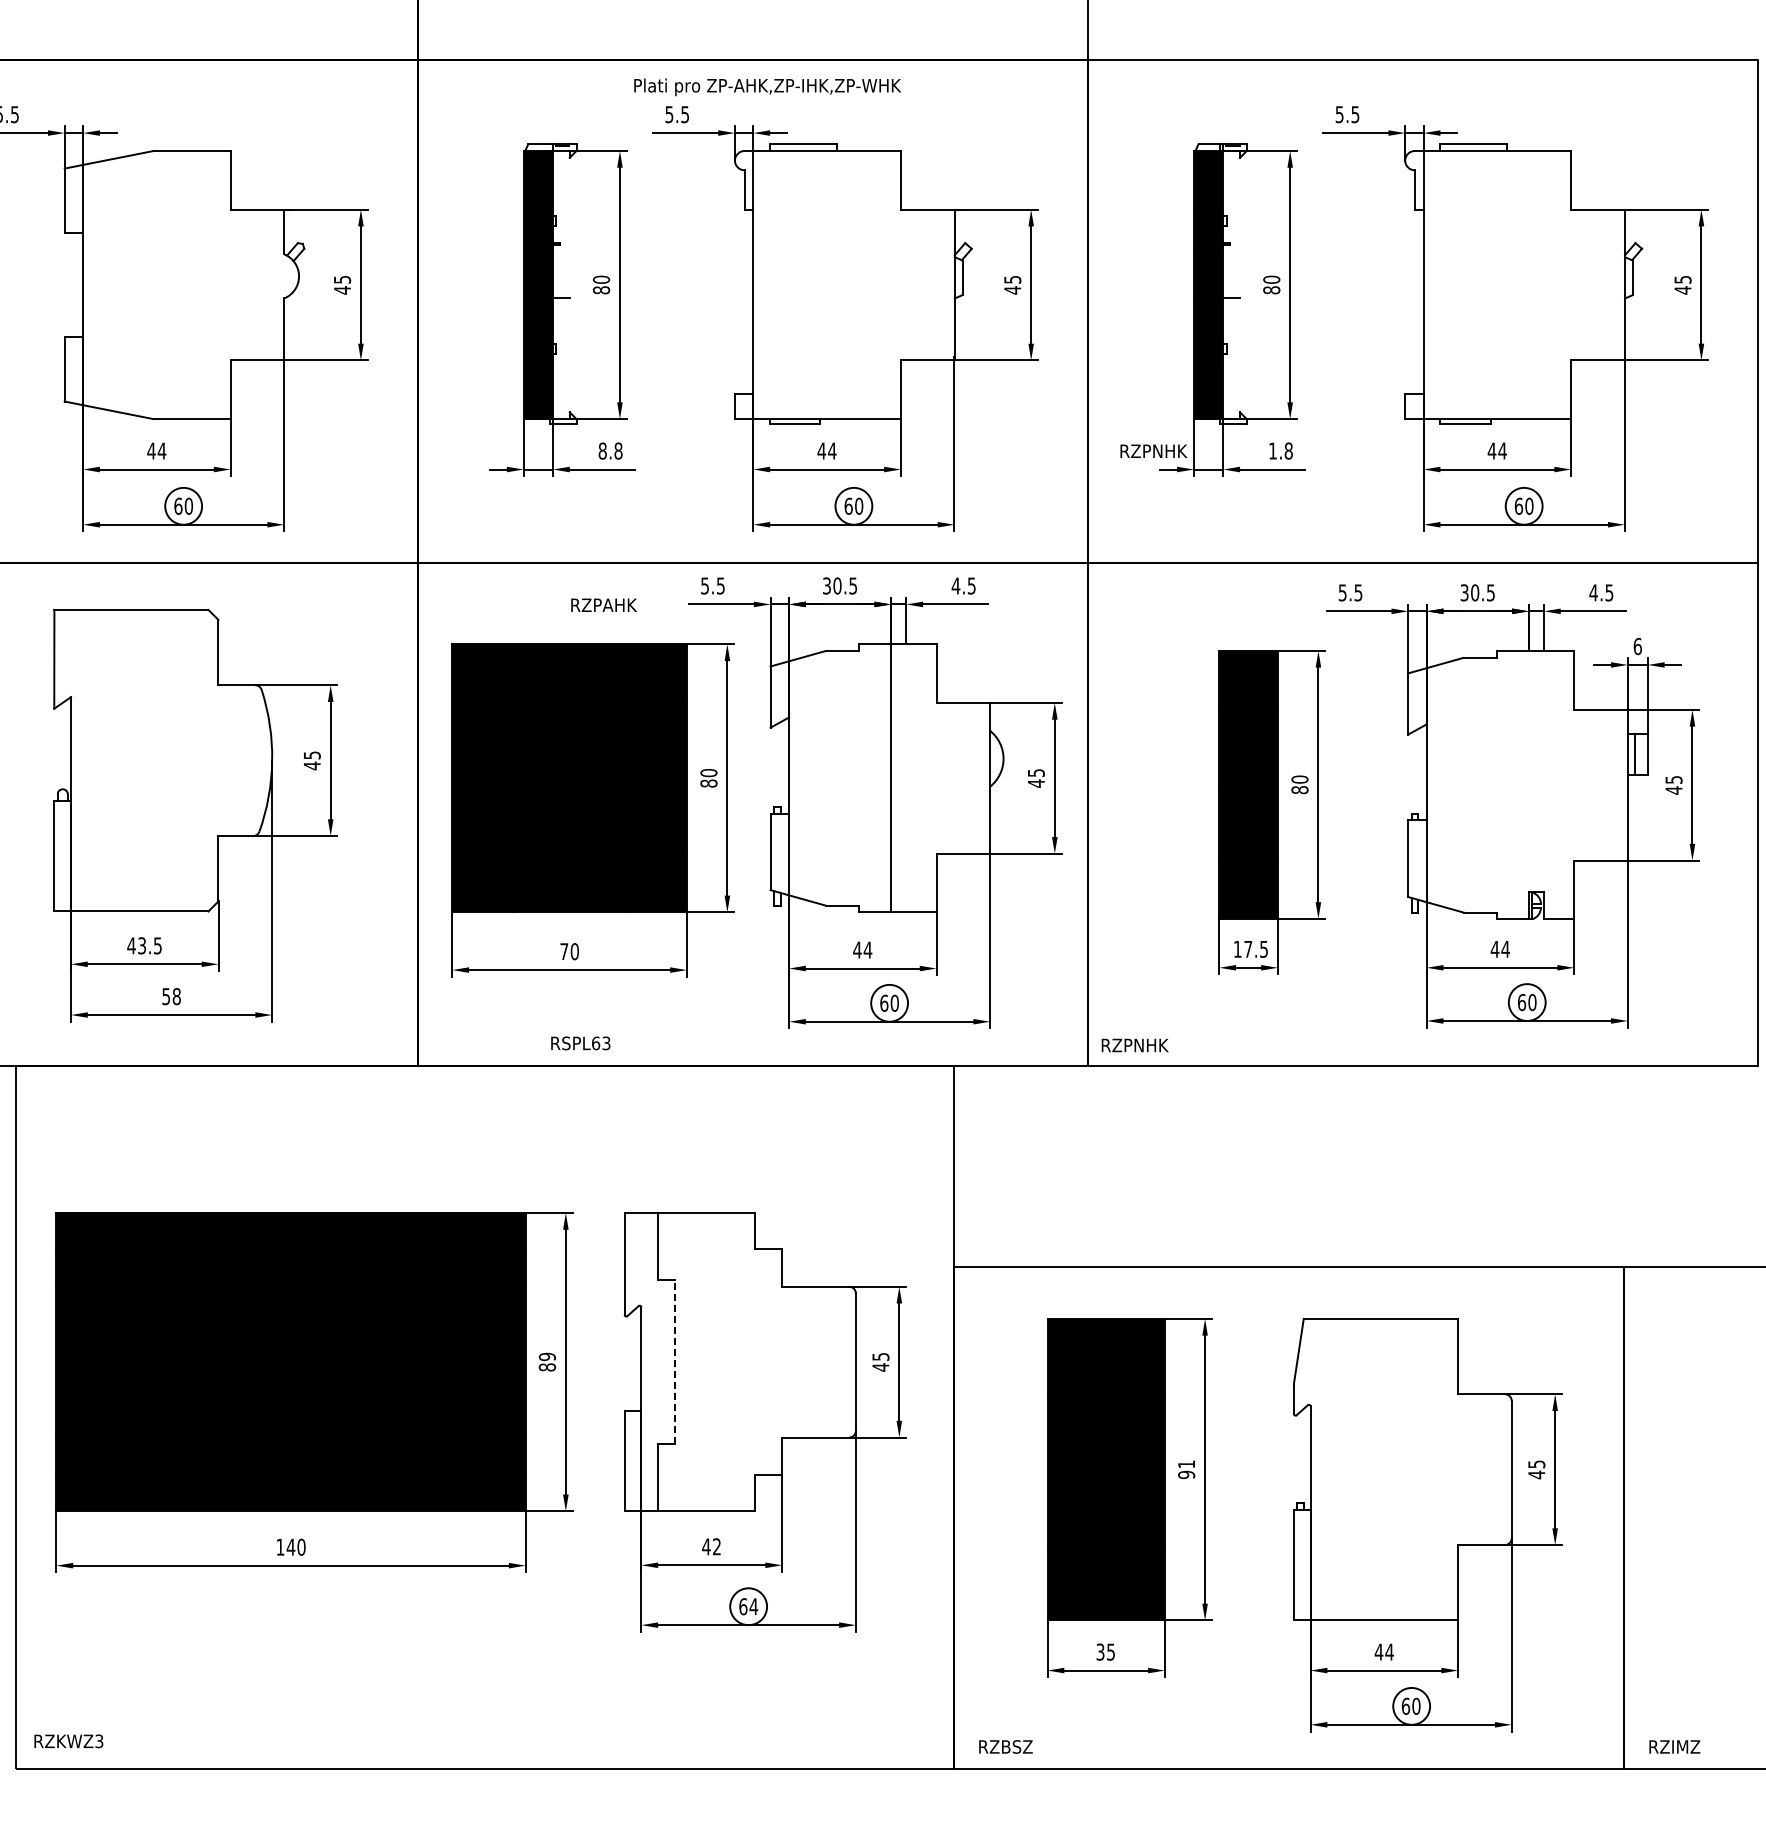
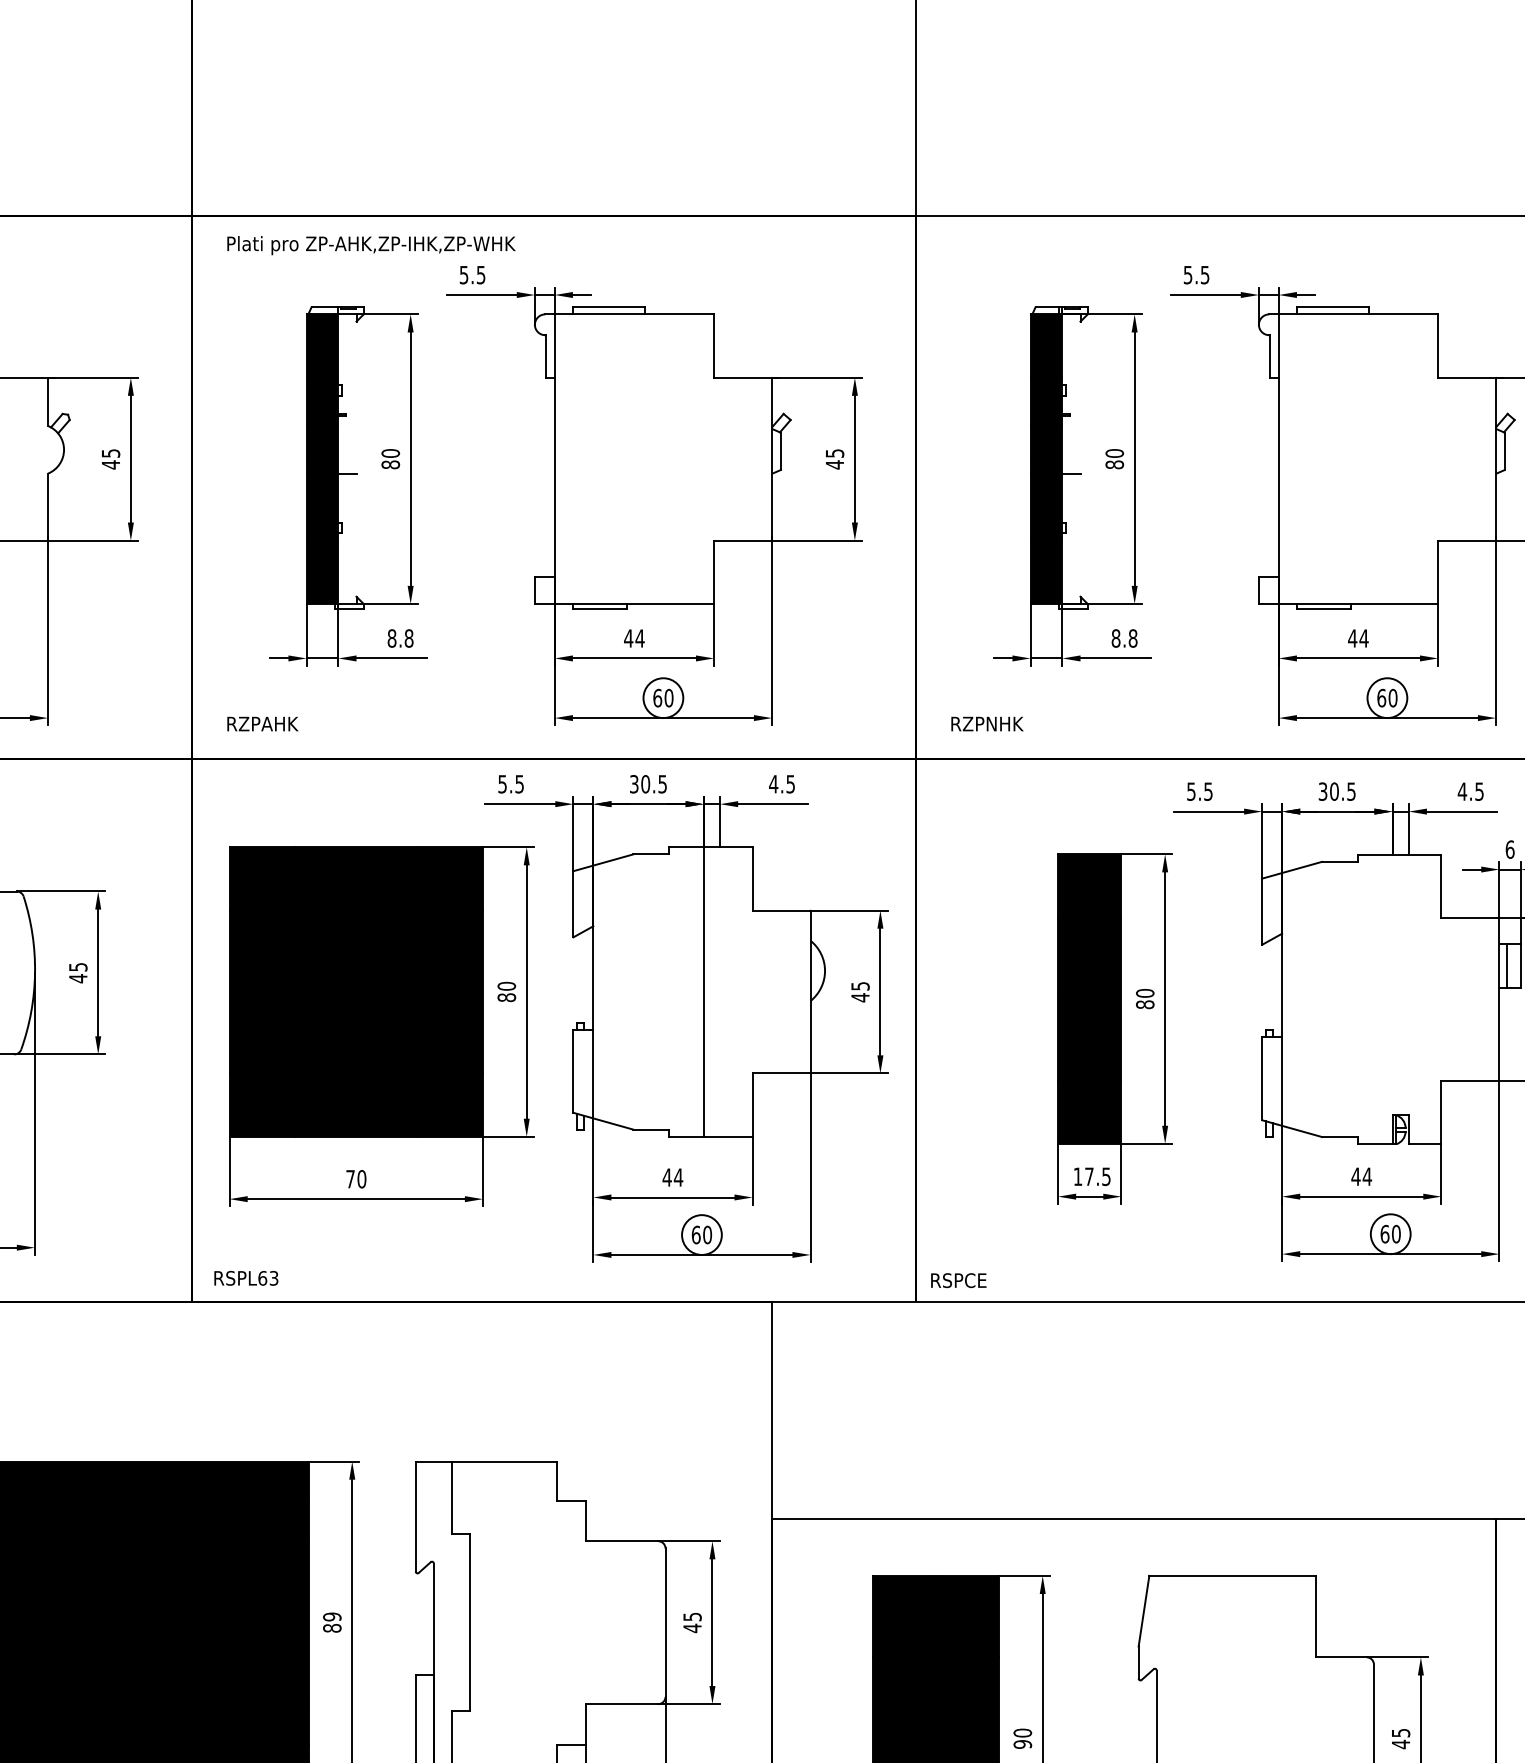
text: (767, 87) -> (371, 245), moved
text: (1153, 450) -> (987, 723), moved
text: (1273, 450) -> (1116, 637), 1.8 -> 8.8
text: (603, 604) -> (262, 723), moved
text: (580, 1043) -> (245, 1278), moved
text: (1140, 1045) -> (972, 1280), RZPNHK -> RSPCE
line: (674, 1361) -> (469, 1621), dashed -> solid
text: (1186, 1464) -> (1022, 1733), 91 -> 90

